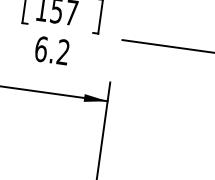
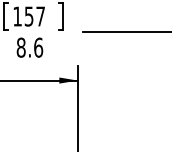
text: (51, 50) -> (29, 47), 6.2 -> 8.6

